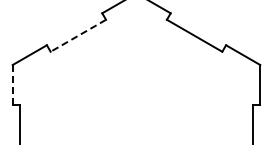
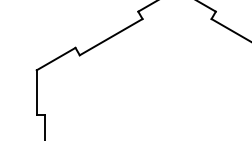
line: (78, 35) -> (111, 36), dashed -> solid
line: (12, 84) -> (36, 92), dashed -> solid

